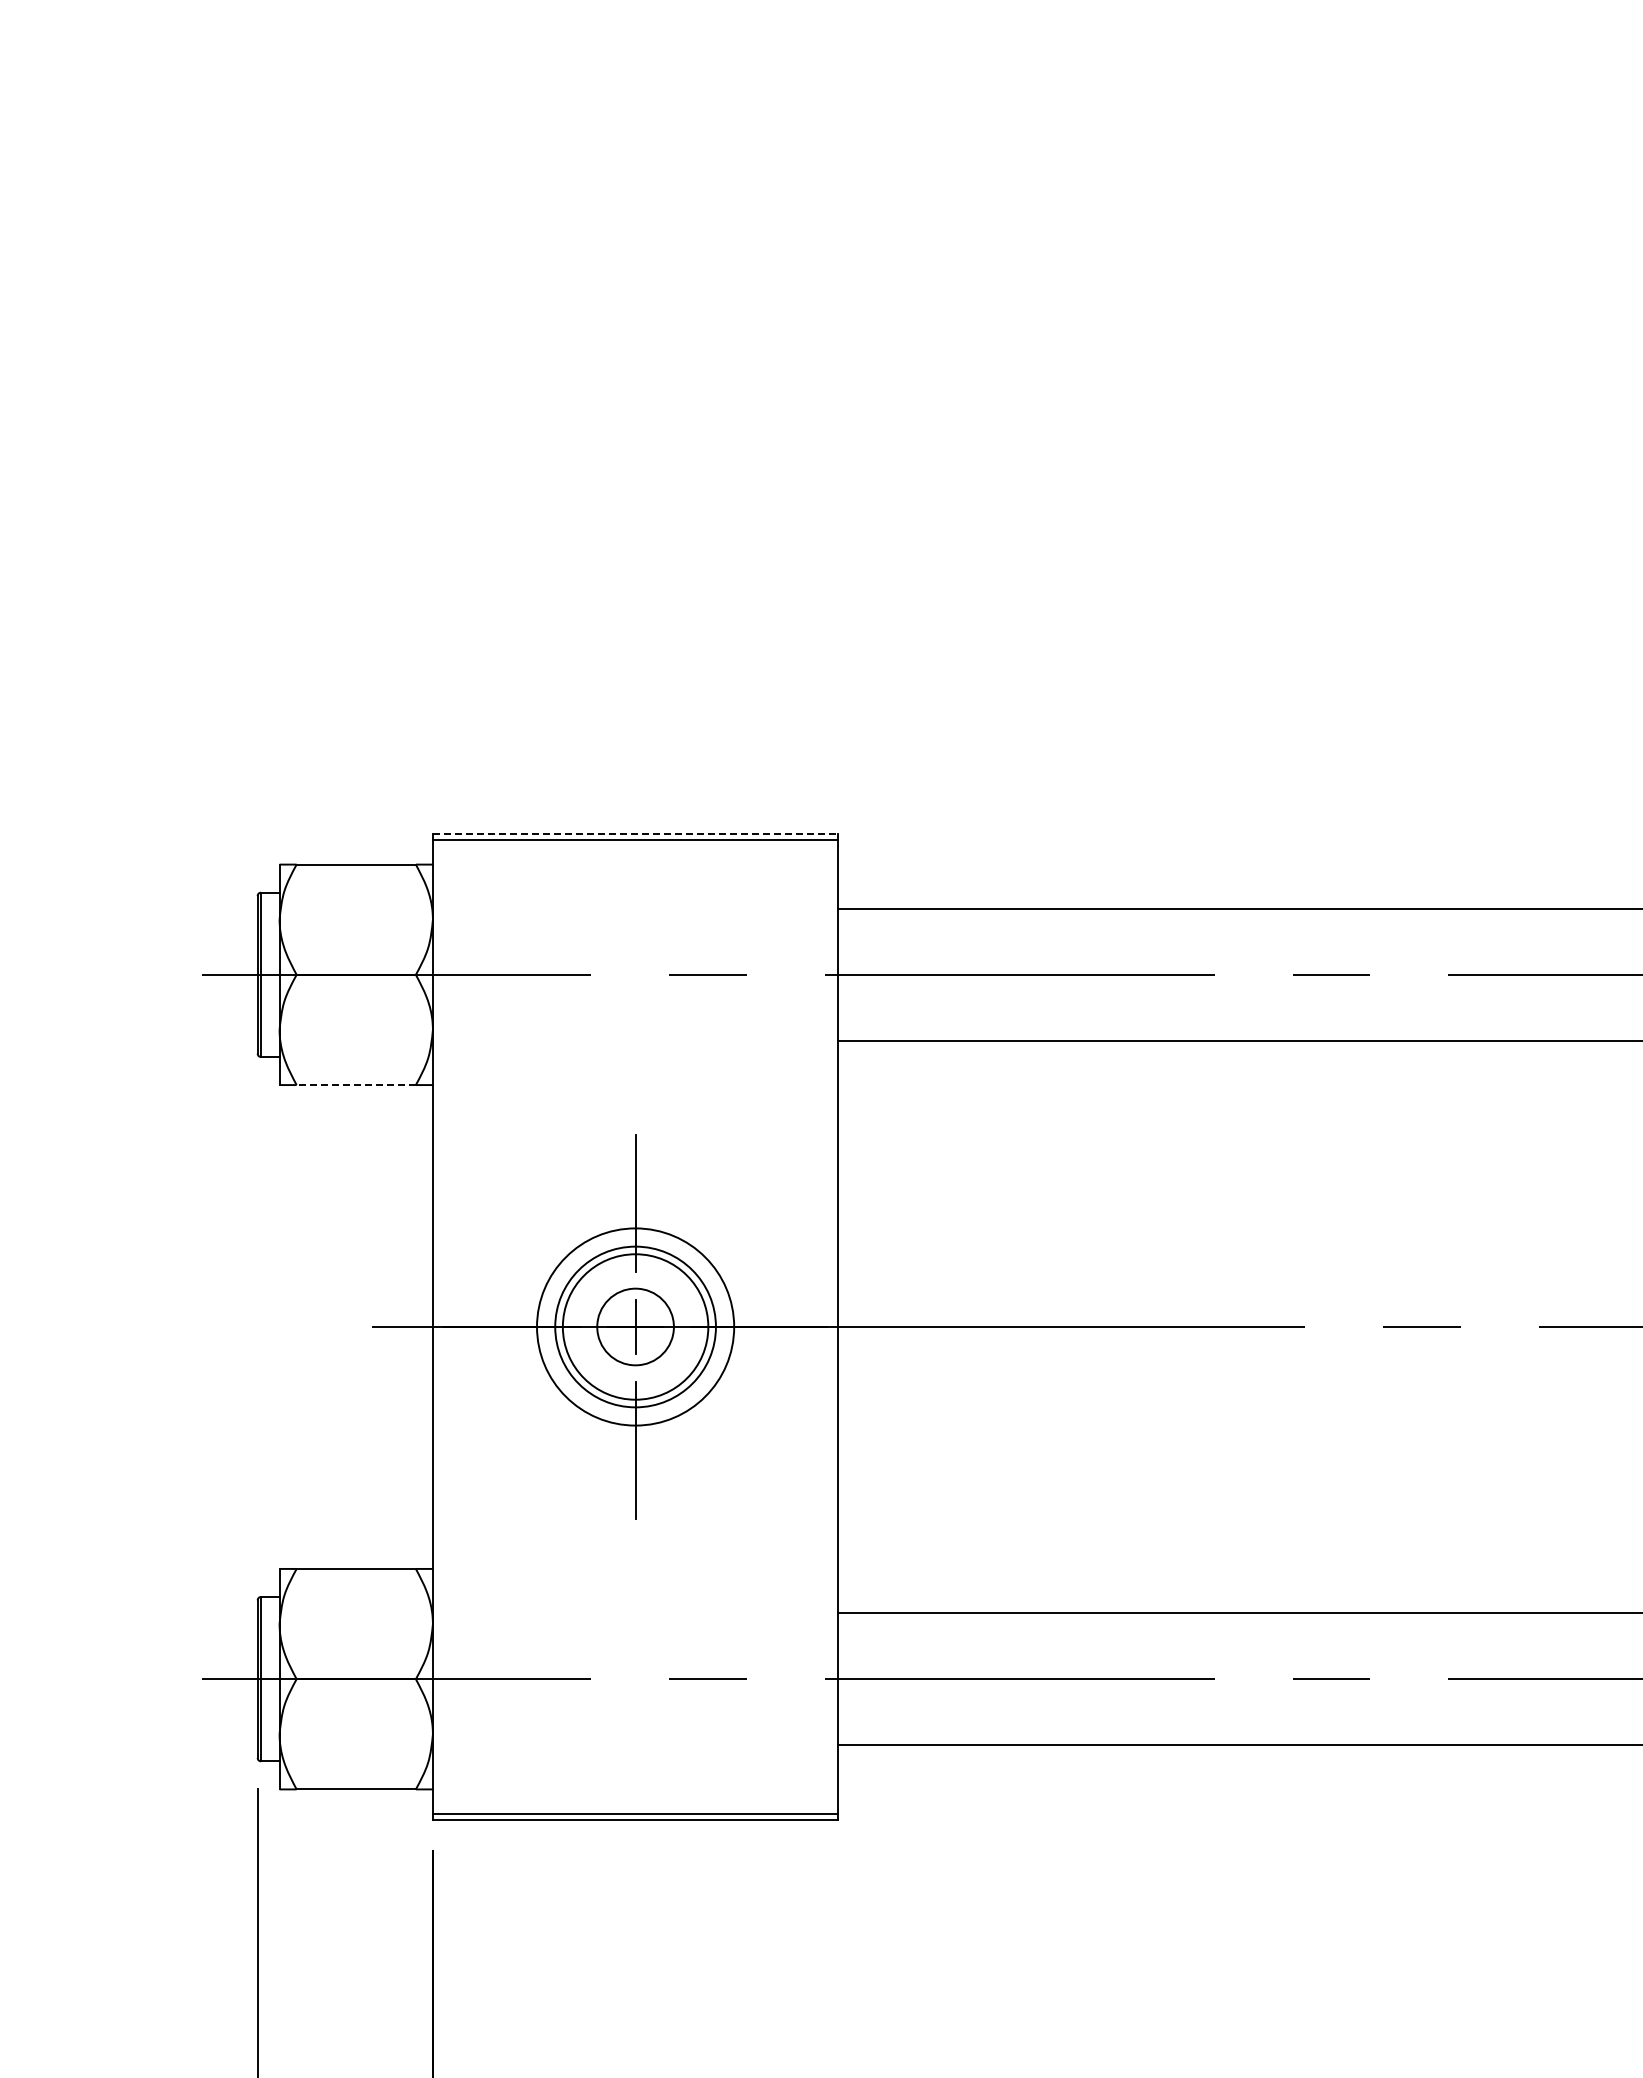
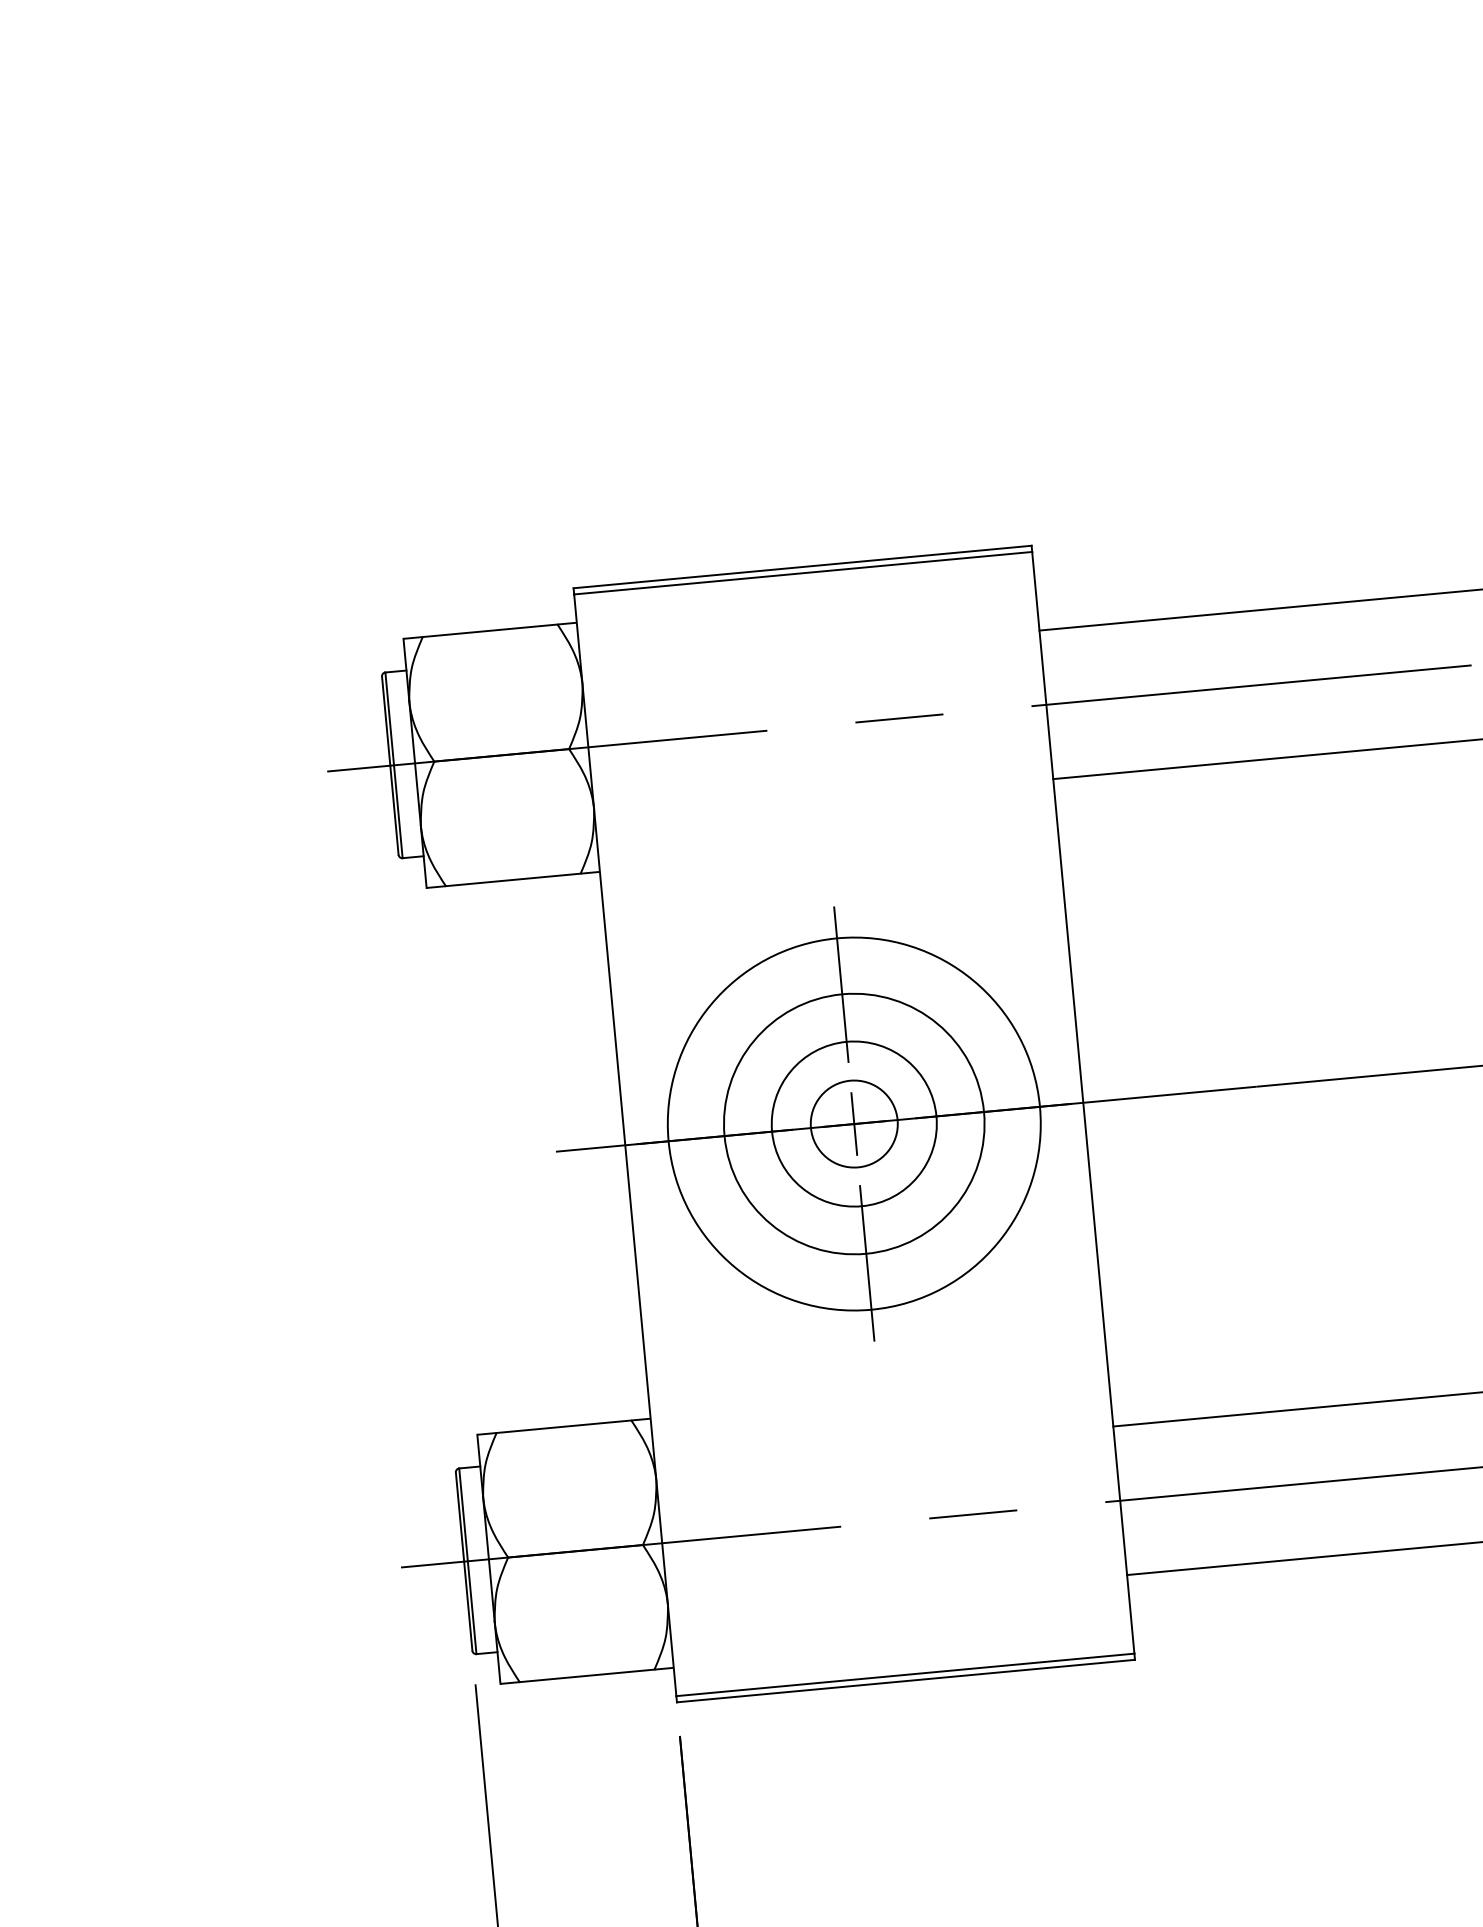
line: (635, 834) -> (802, 567), dashed -> solid
line: (356, 1085) -> (513, 880), dashed -> solid
circle: (635, 1326) -> (854, 1123), size x1.43
circle: (635, 1326) -> (854, 1123), size x1.67

